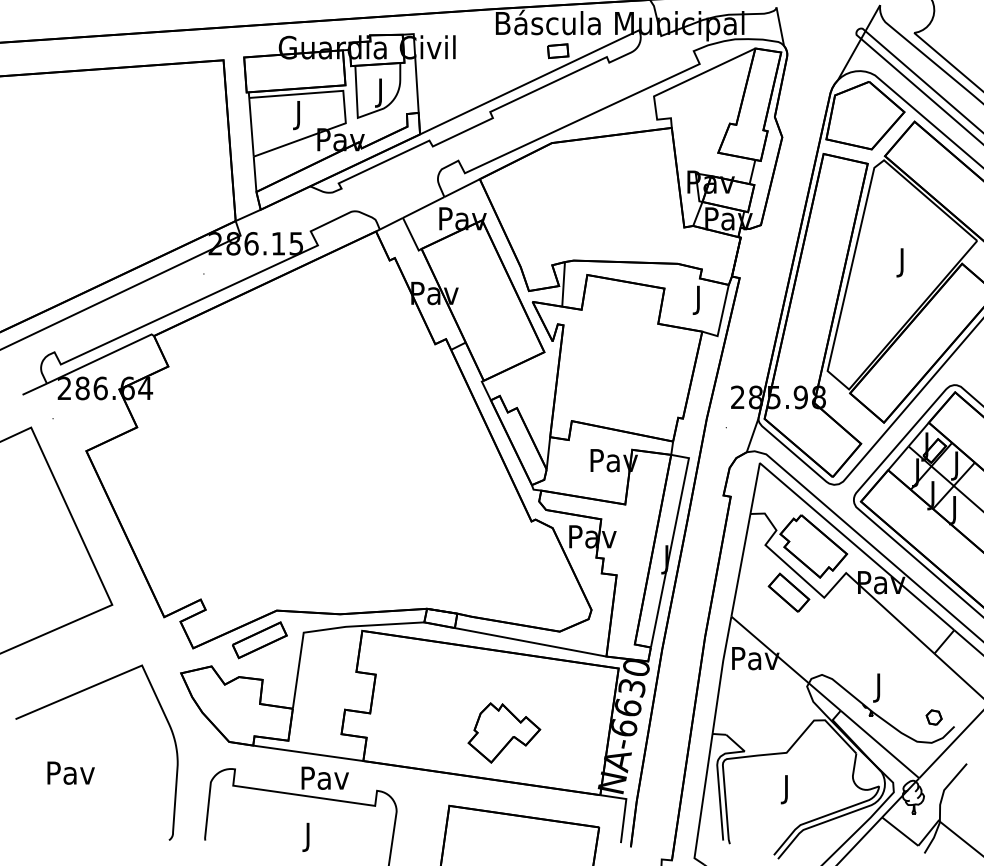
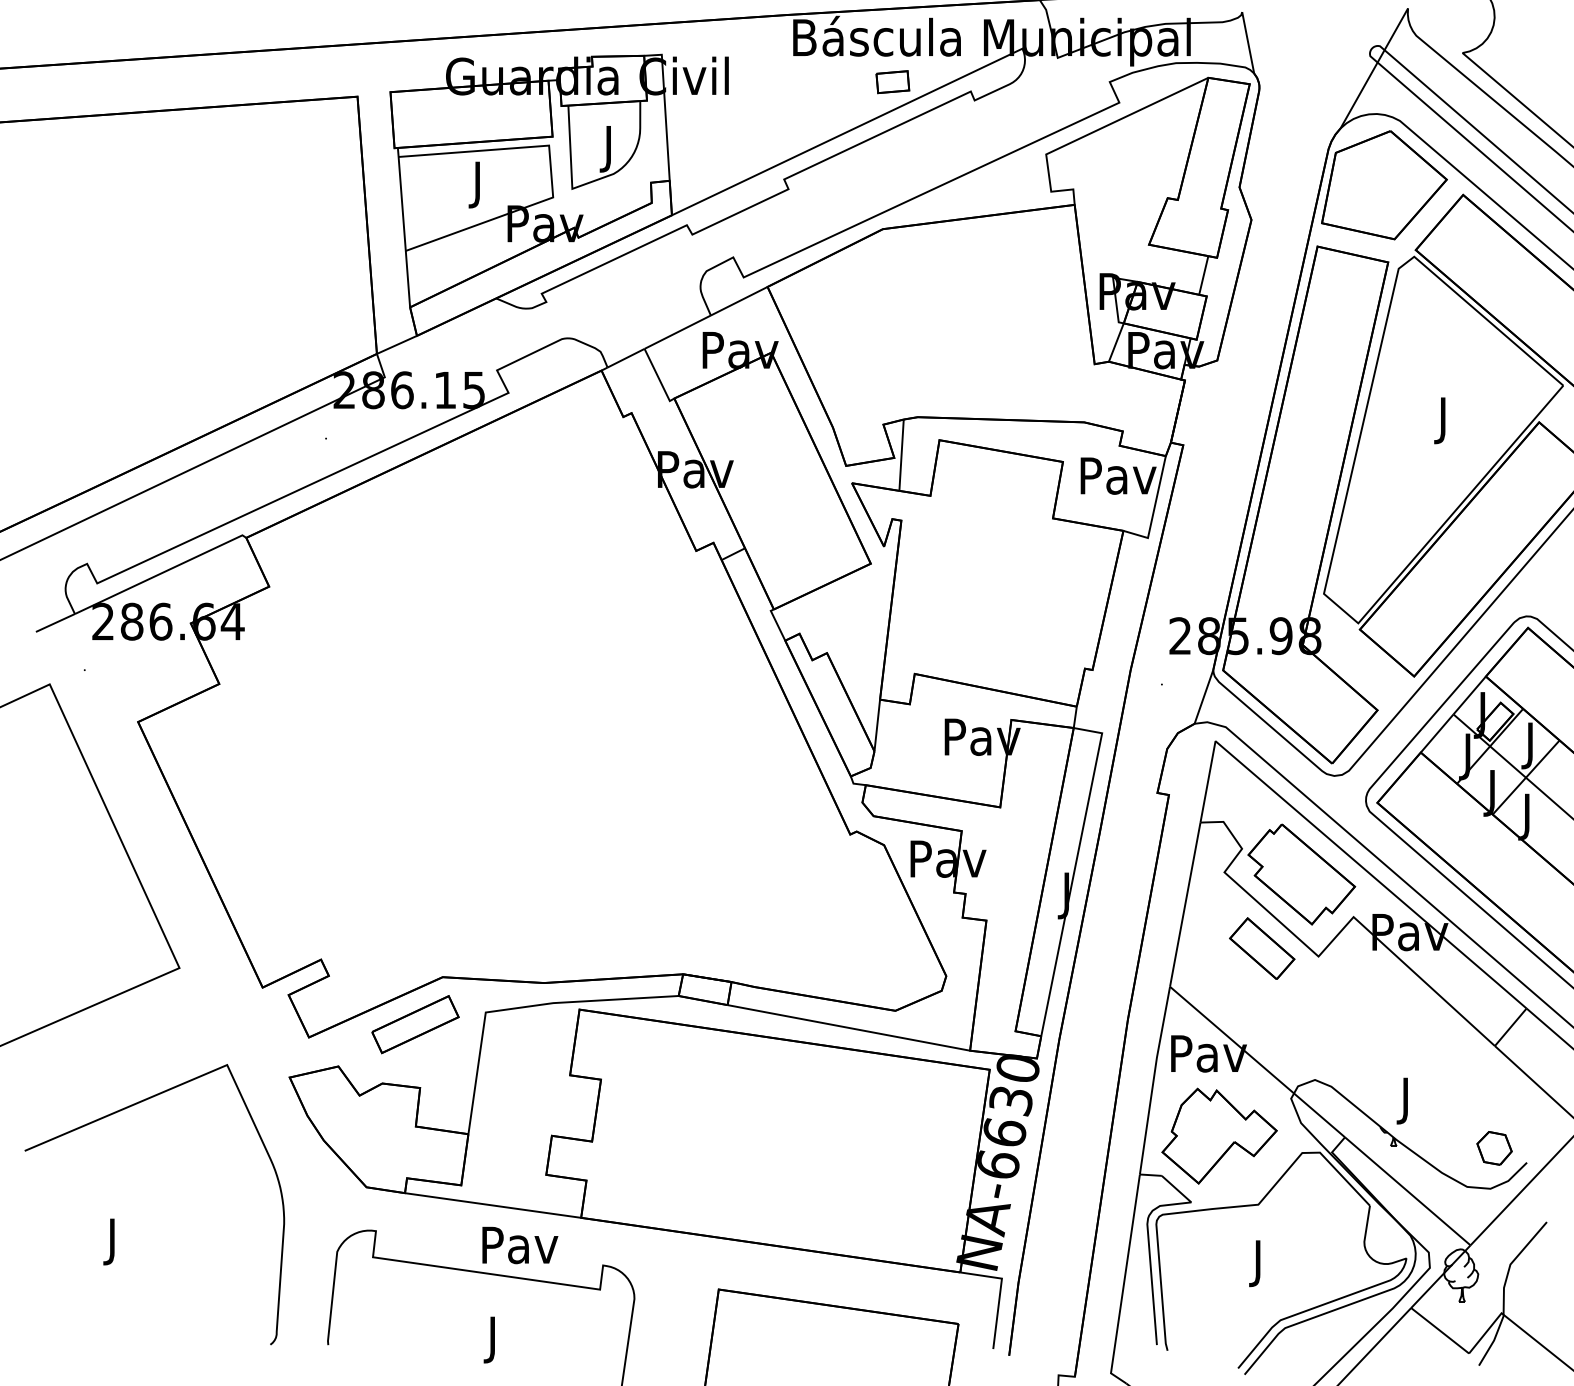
text: (698, 299) -> (1117, 479), J -> Pav
part: (933, 717) -> (1493, 1148), size x1.43
part: (504, 732) -> (1219, 1135), moved
text: (70, 775) -> (112, 1240), Pav -> J

